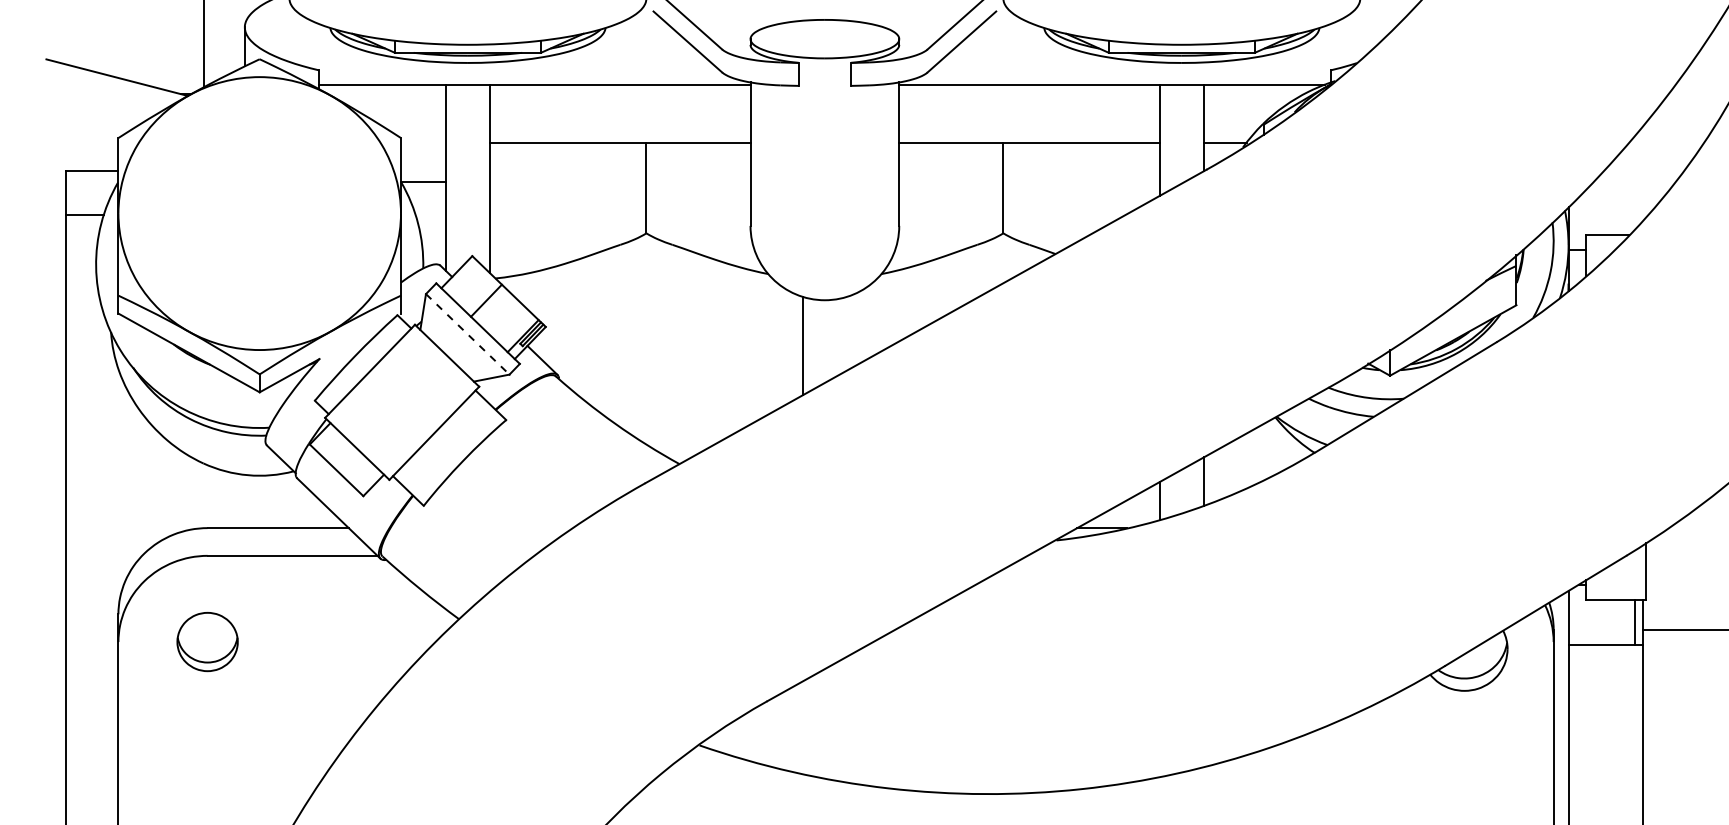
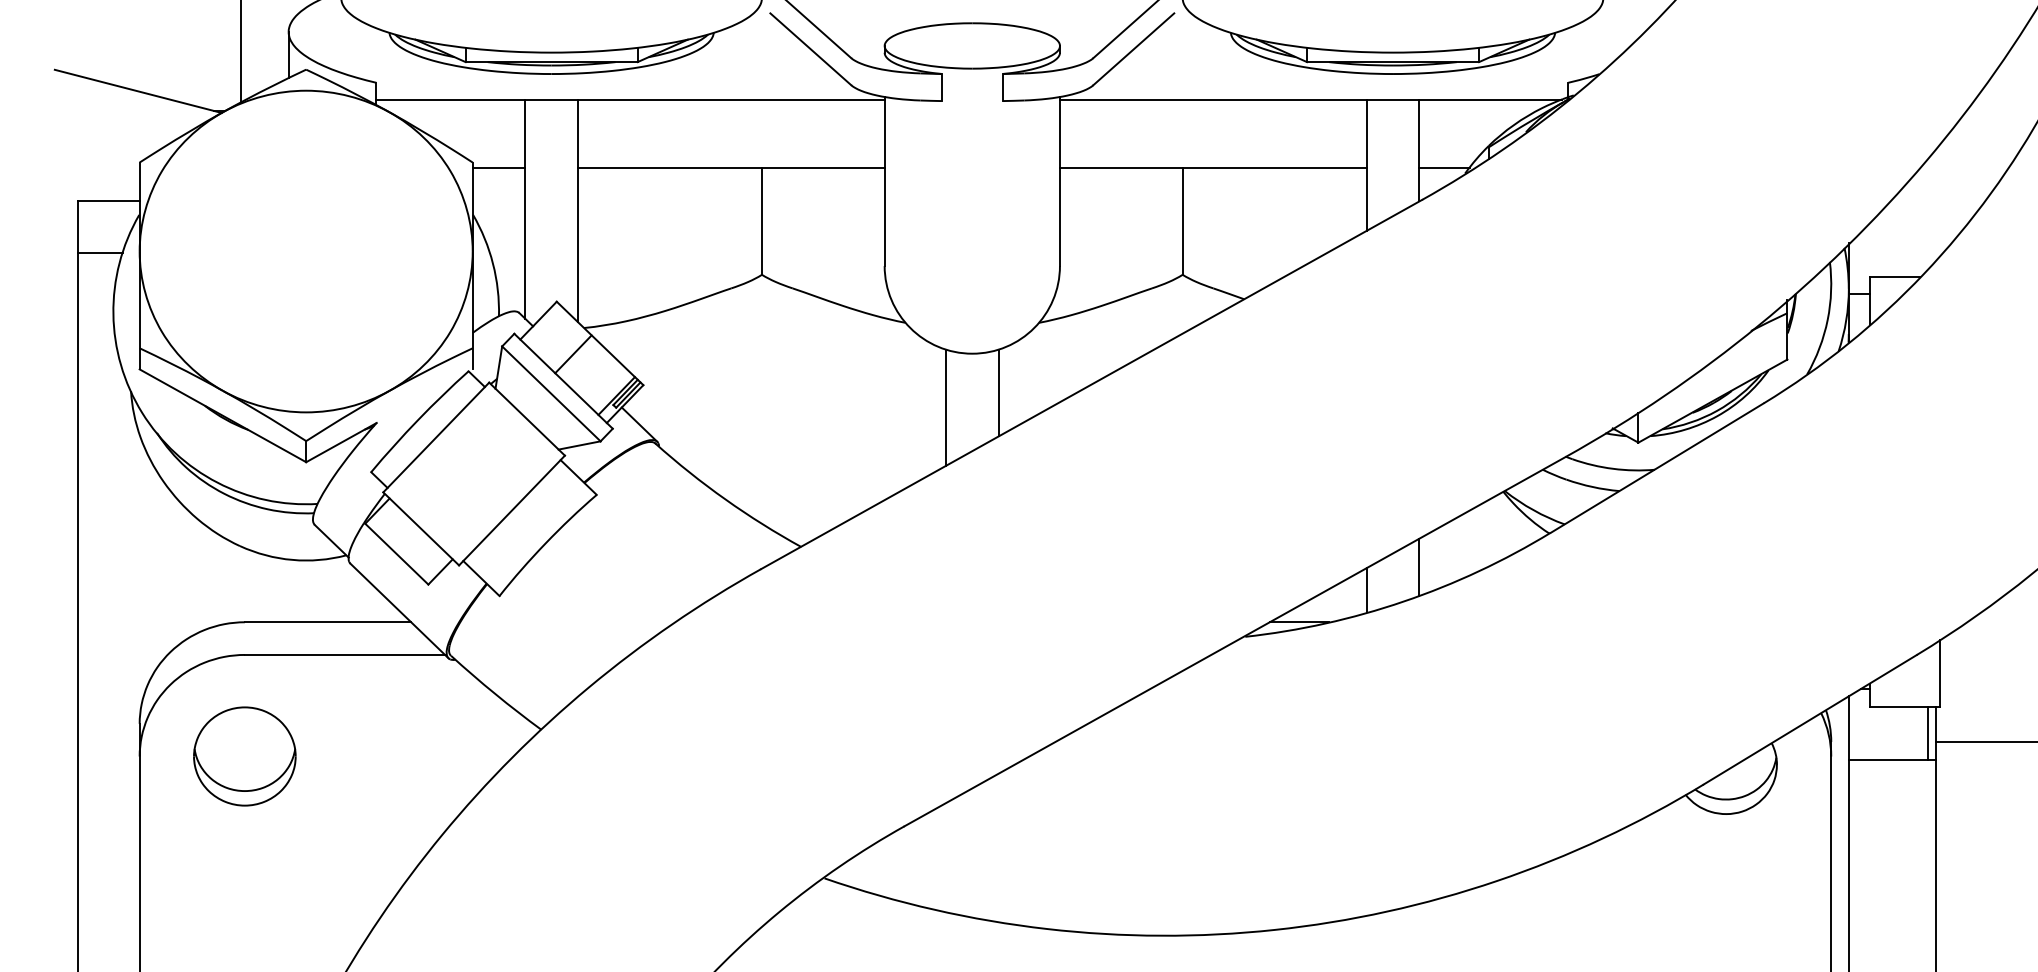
line: (423, 181) -> (499, 167), moved
line: (847, 333) -> (998, 392), added
line: (468, 334) -> (552, 394), dashed -> solid
part: (207, 641) -> (244, 755), size x1.43

